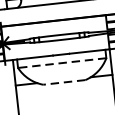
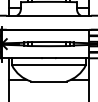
line: (61, 63) -> (48, 65), dashed -> solid
line: (63, 82) -> (48, 81), dashed -> solid

